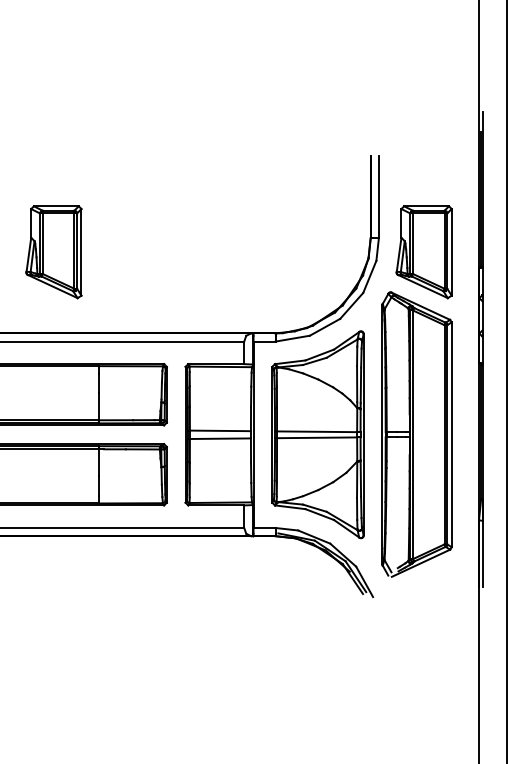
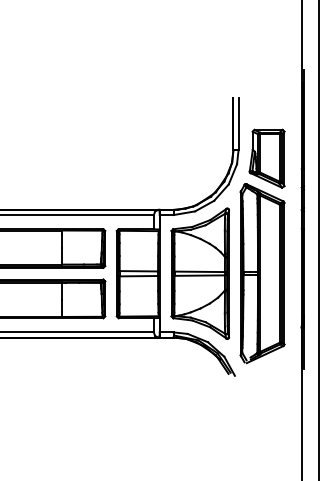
part: (53, 251) -> (33, 158), removed

